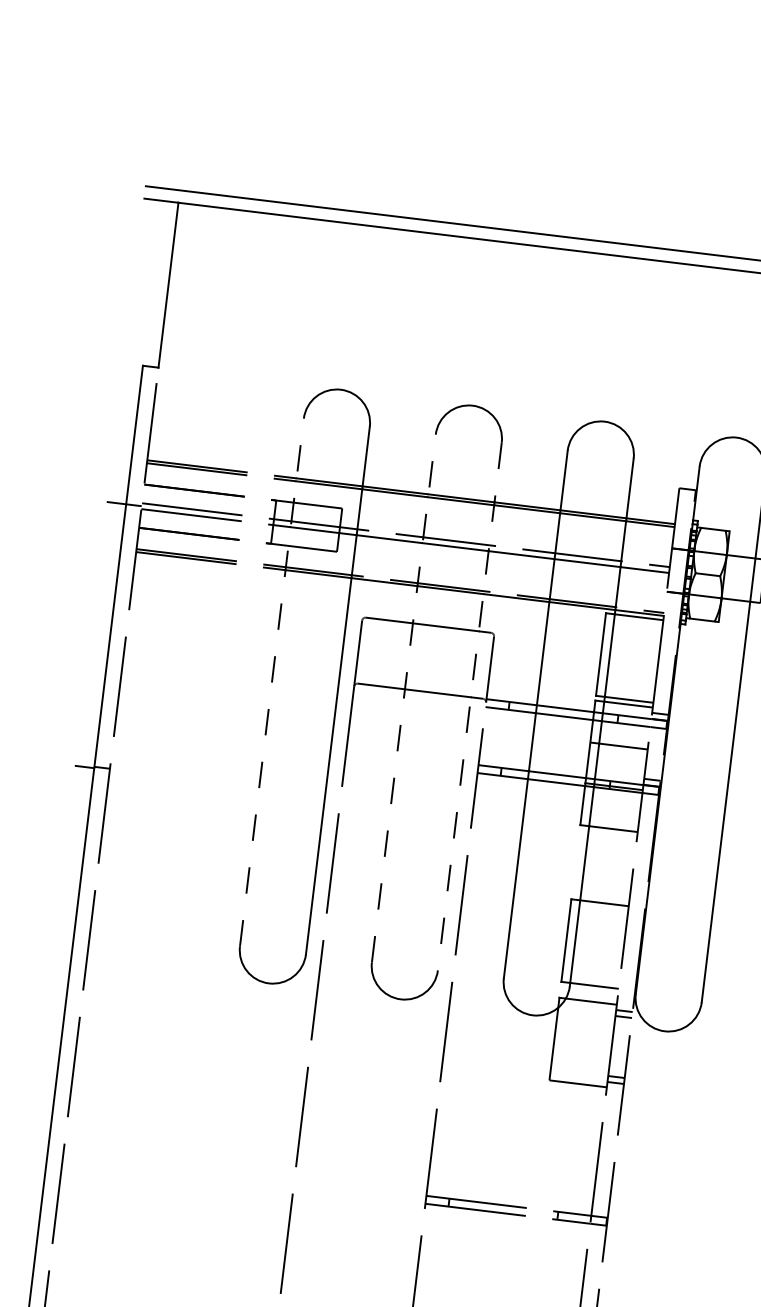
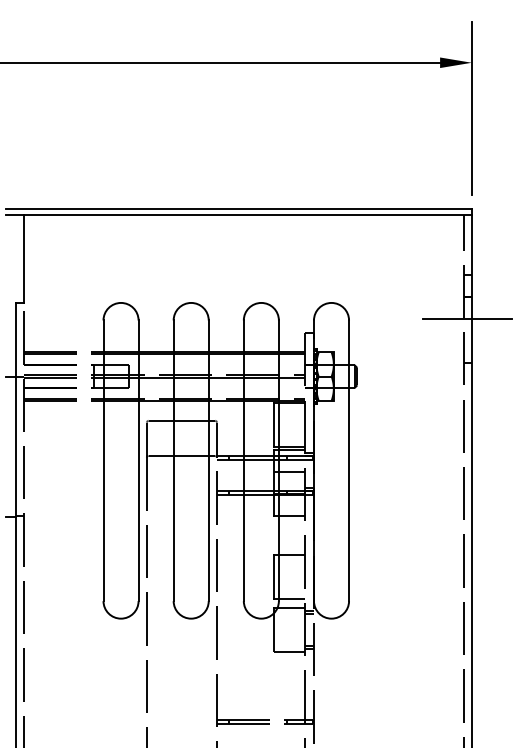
line: (272, 682) -> (103, 460), dashed -> solid
line: (403, 697) -> (173, 460), dashed -> solid
line: (469, 707) -> (208, 461), dashed -> solid

